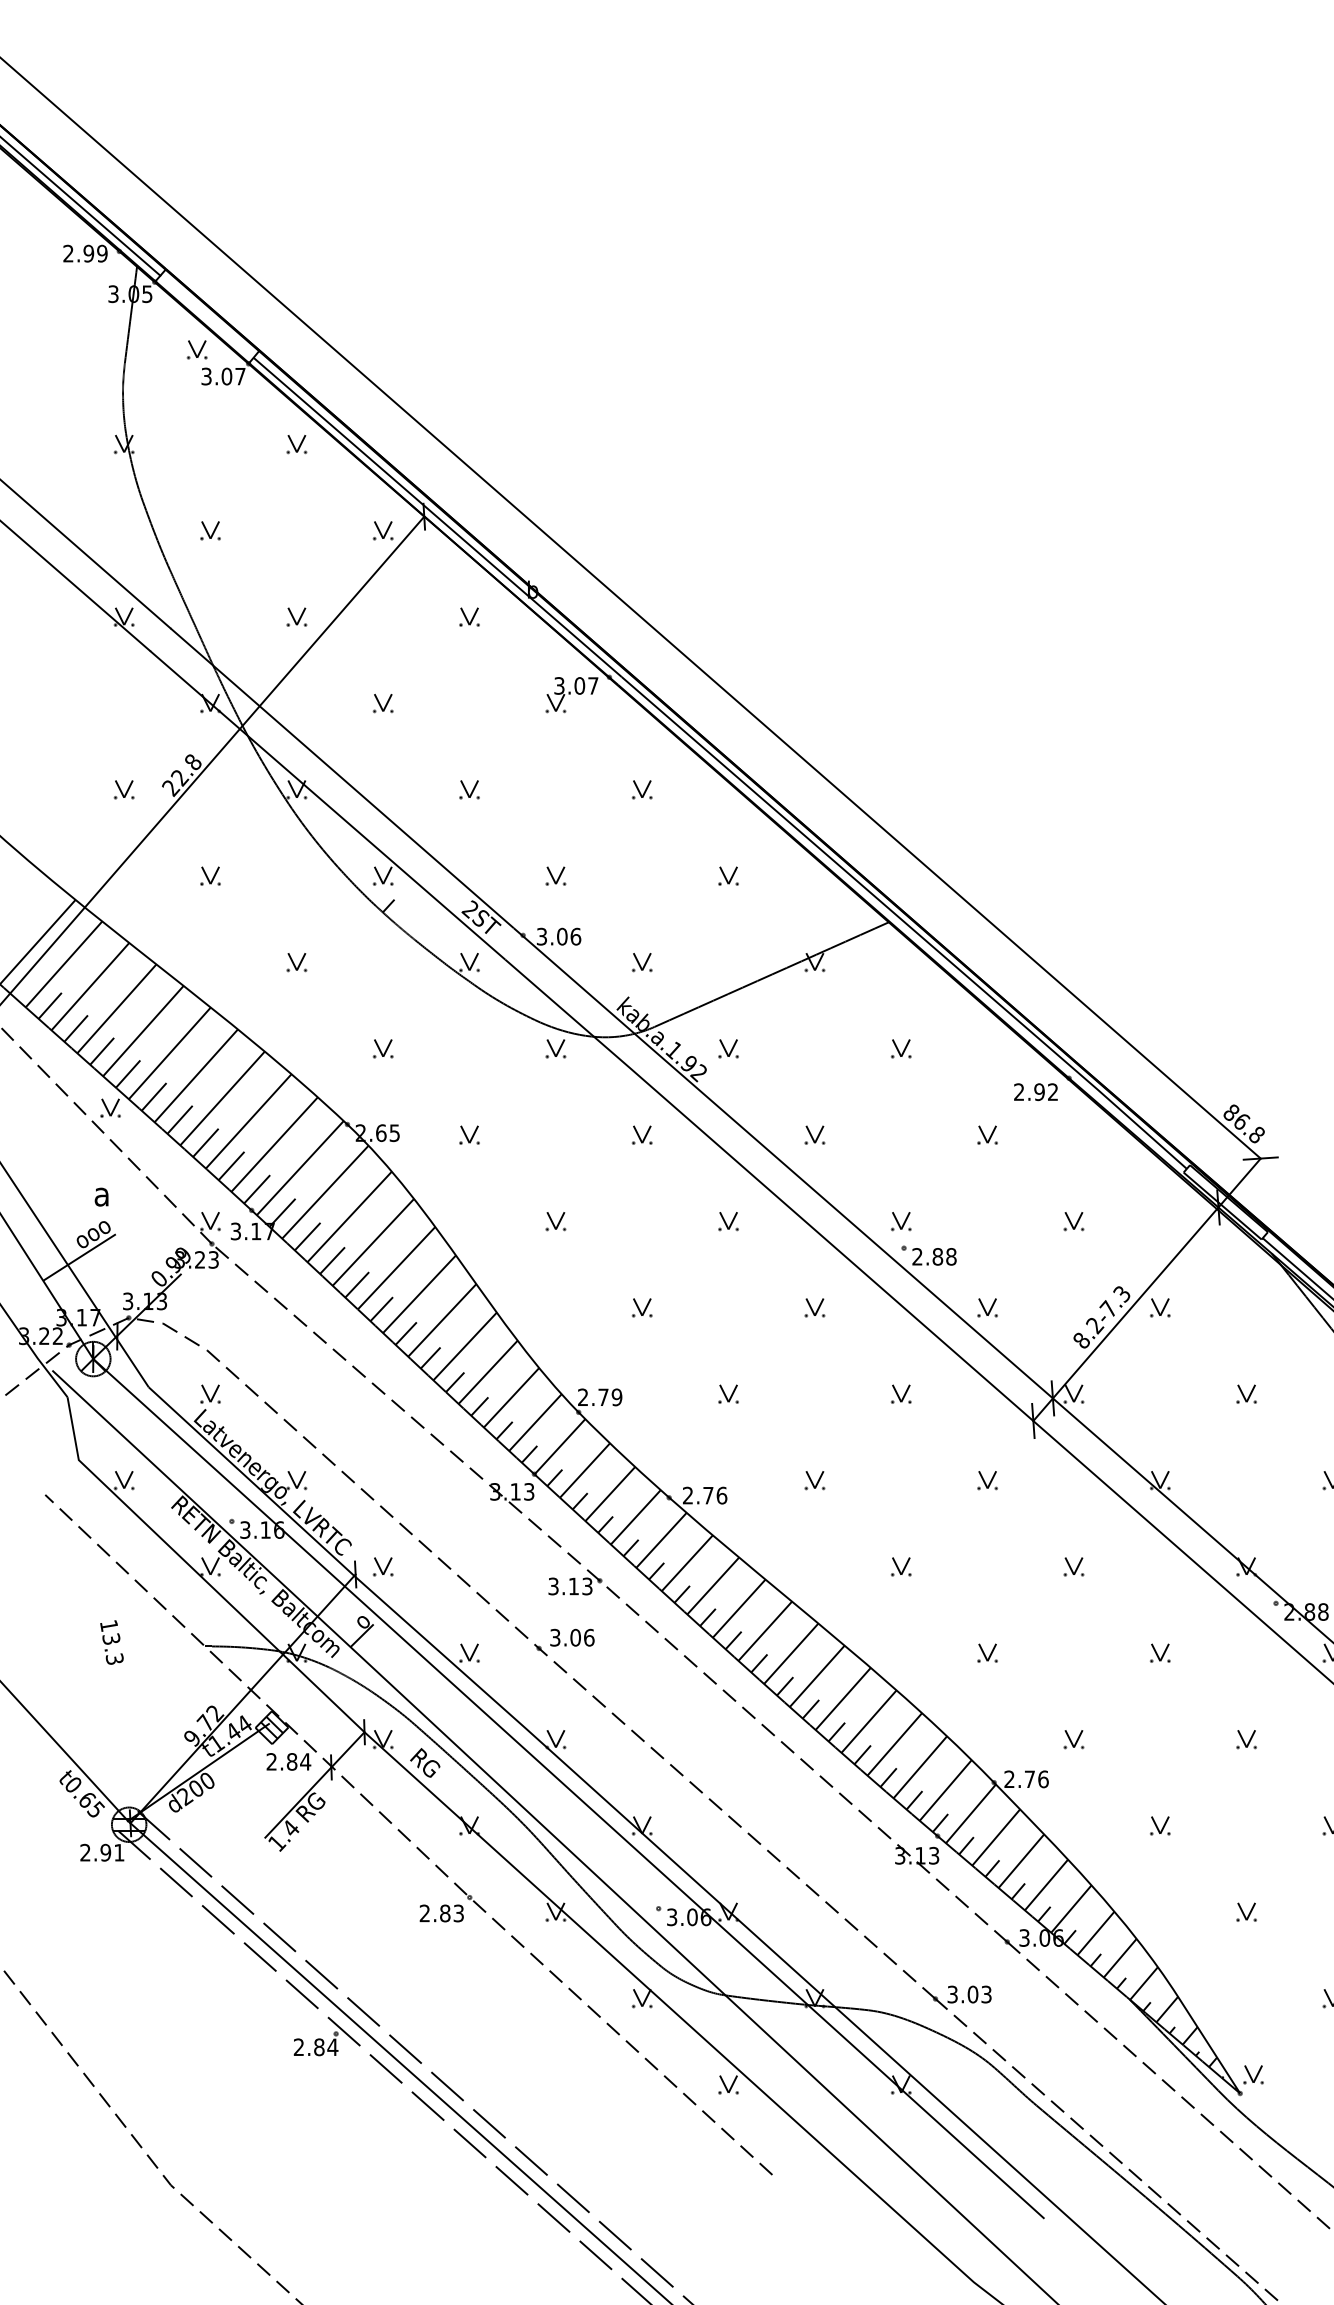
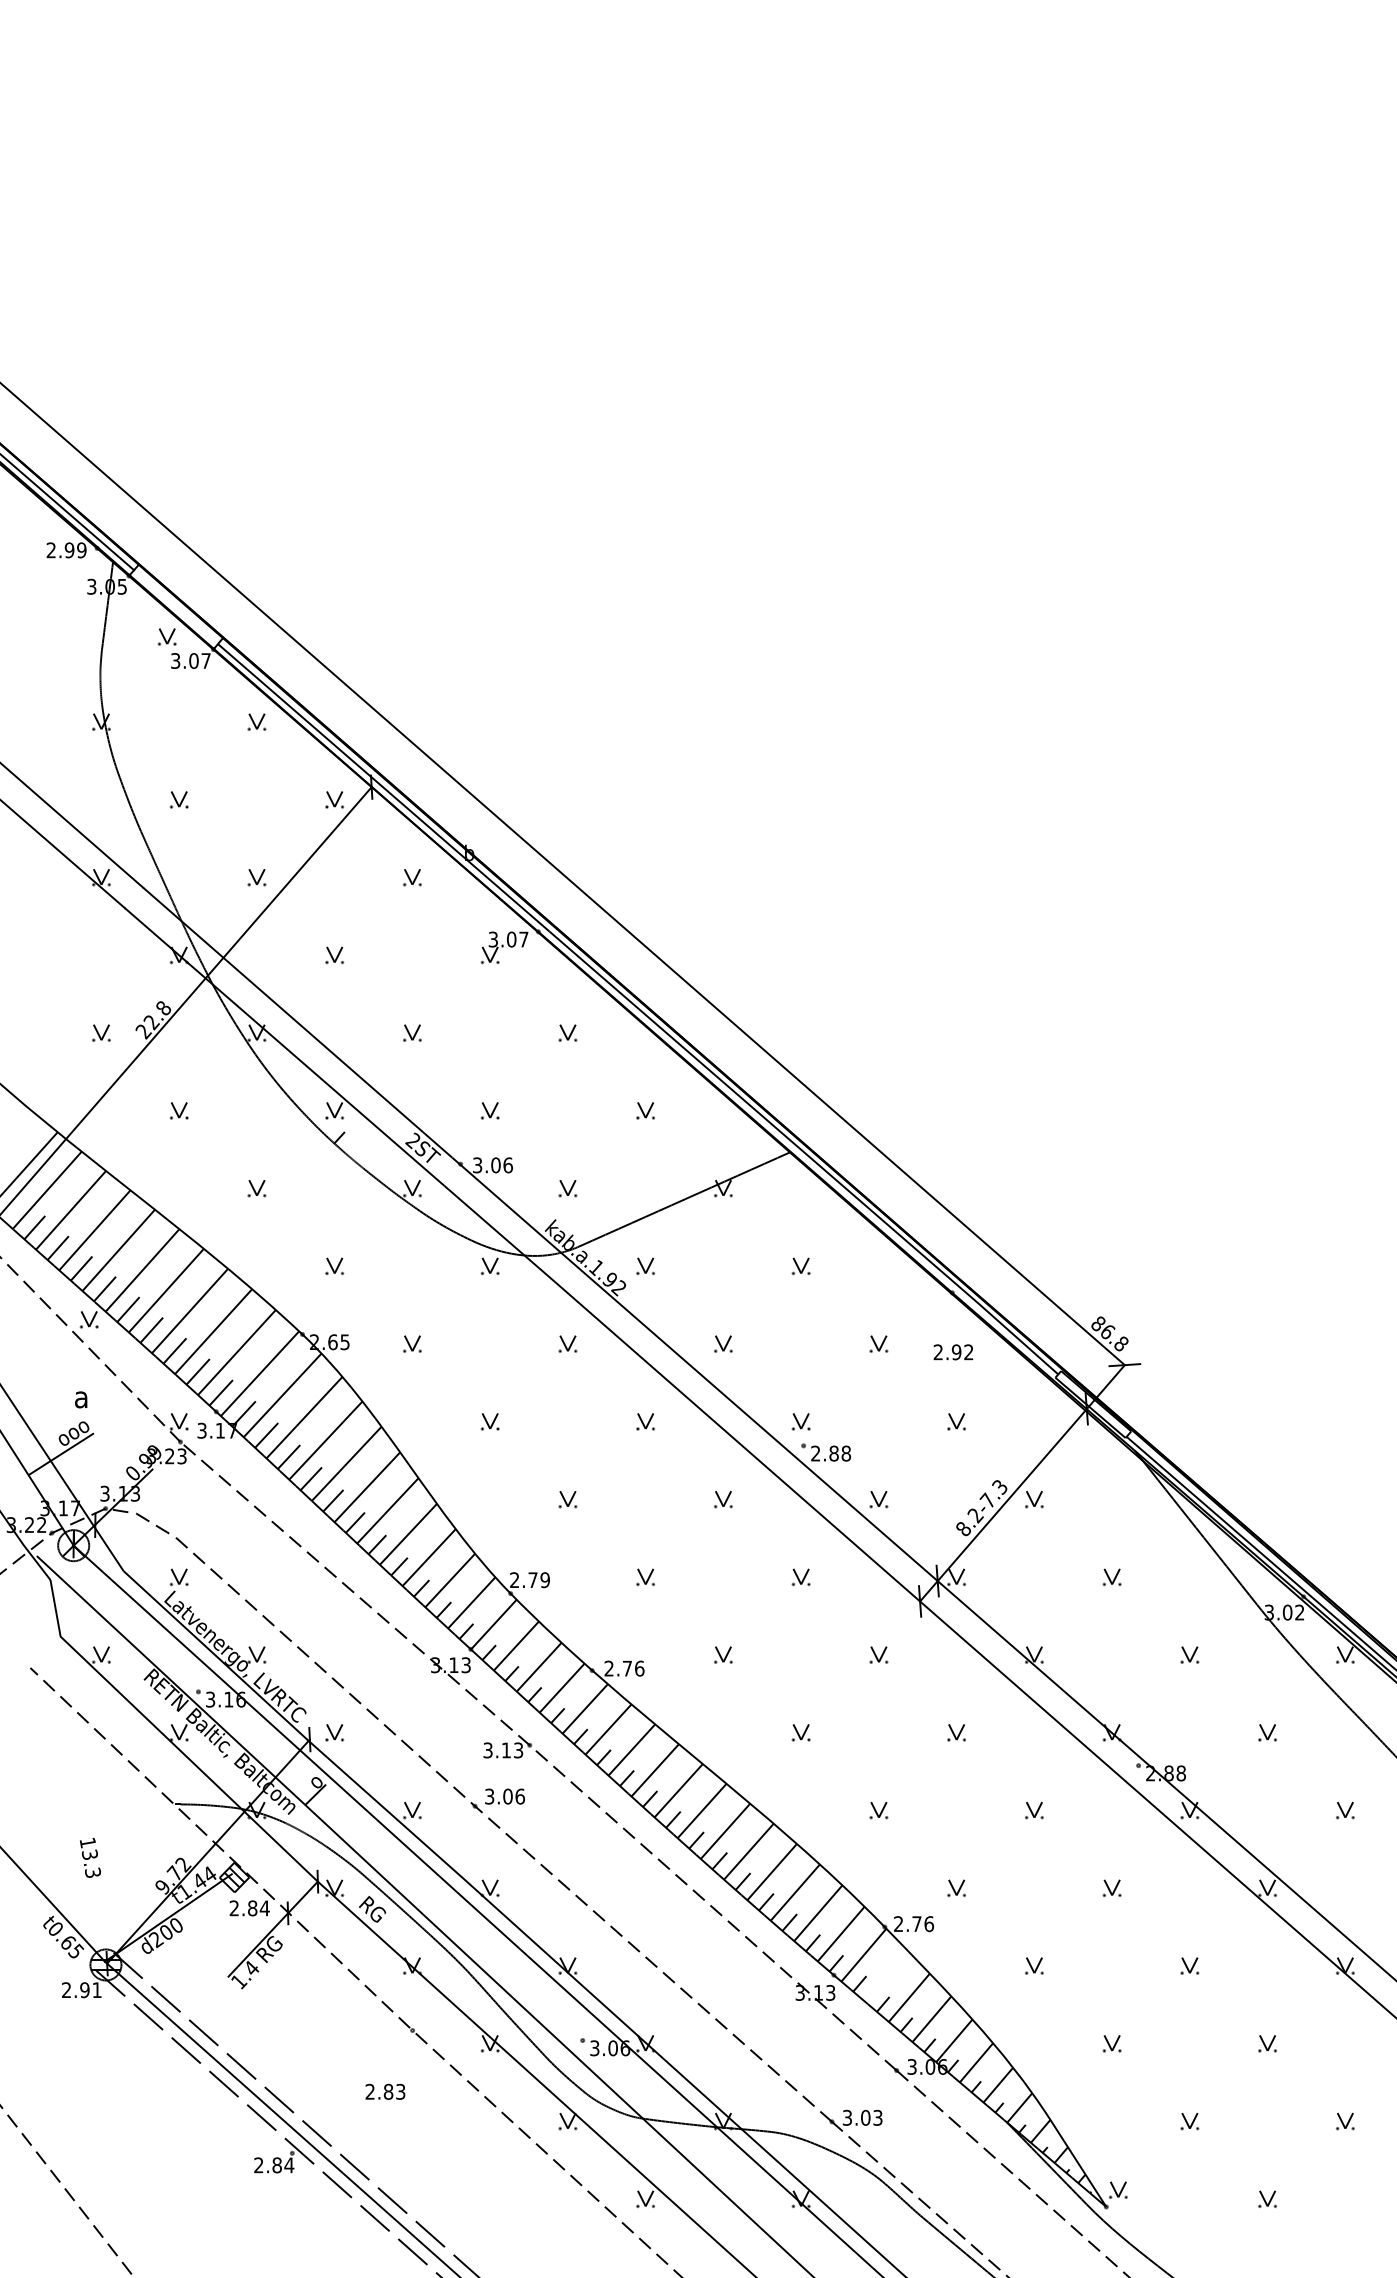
text: (1036, 1092) -> (953, 1352), moved
text: (112, 1642) -> (90, 1857), moved
line: (996, 1837) -> (886, 1976), removed
text: (441, 1913) -> (385, 2091), moved

